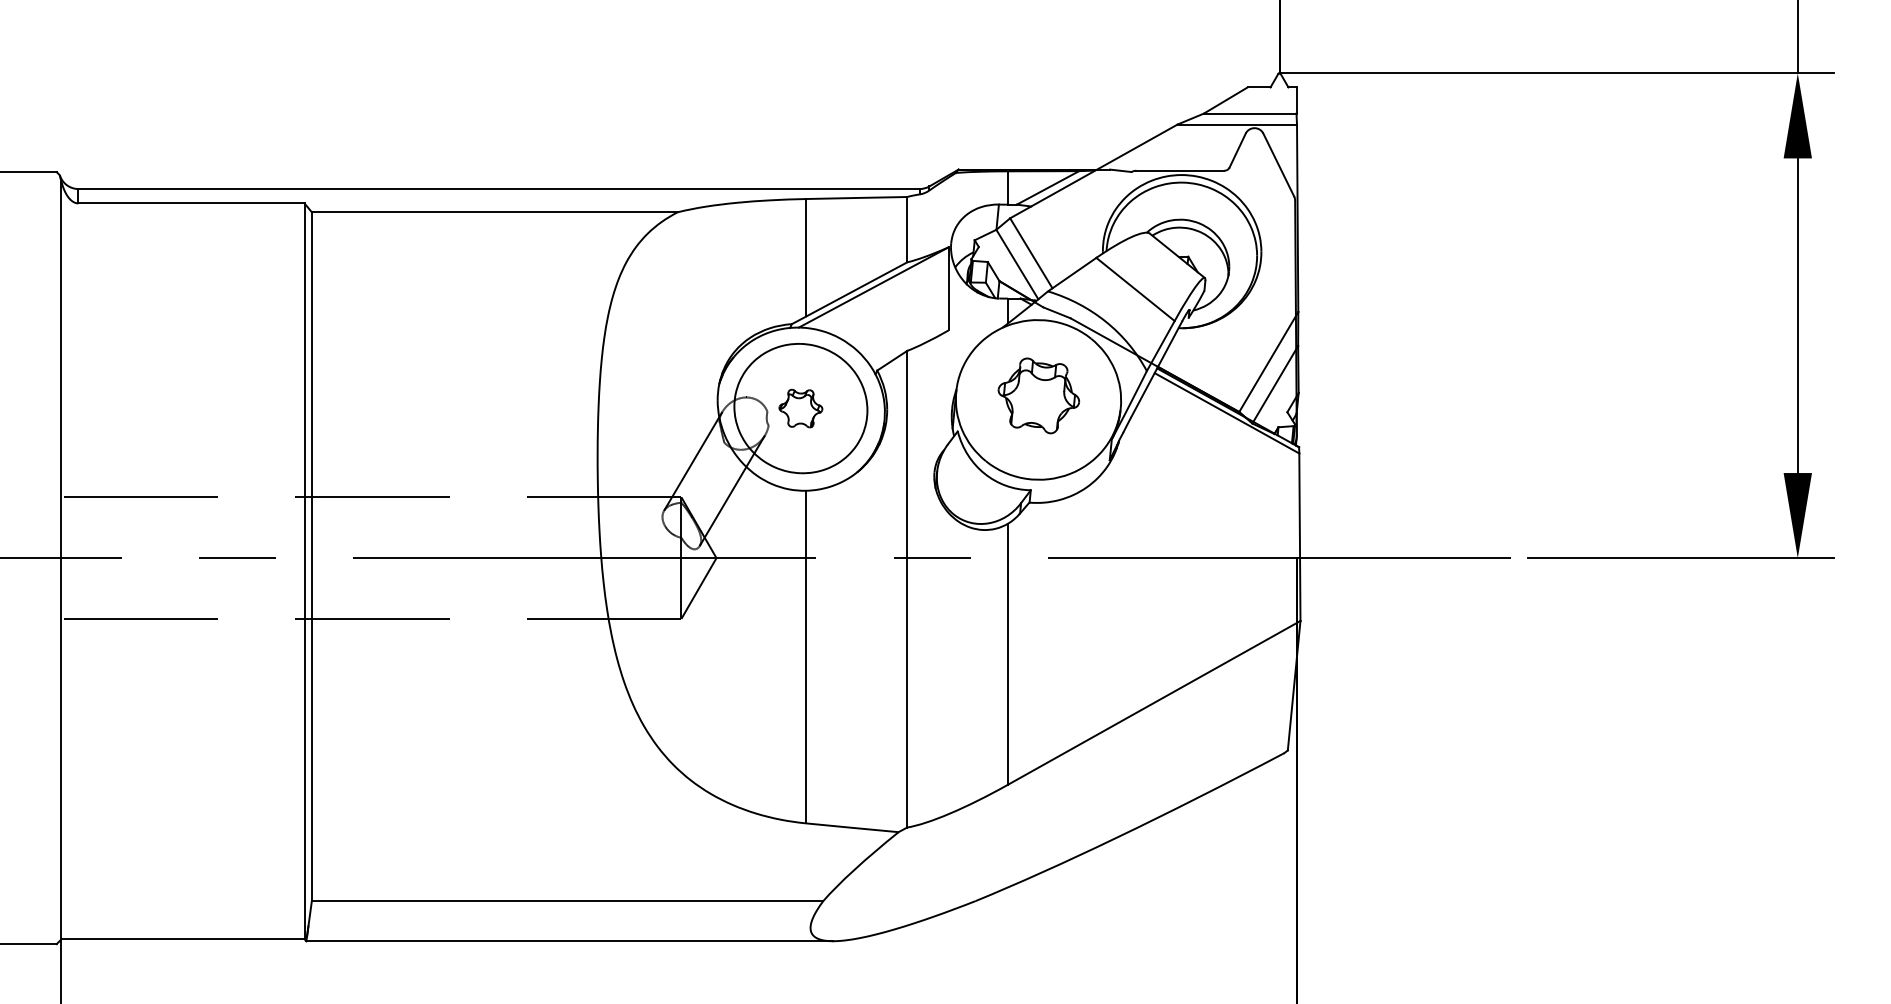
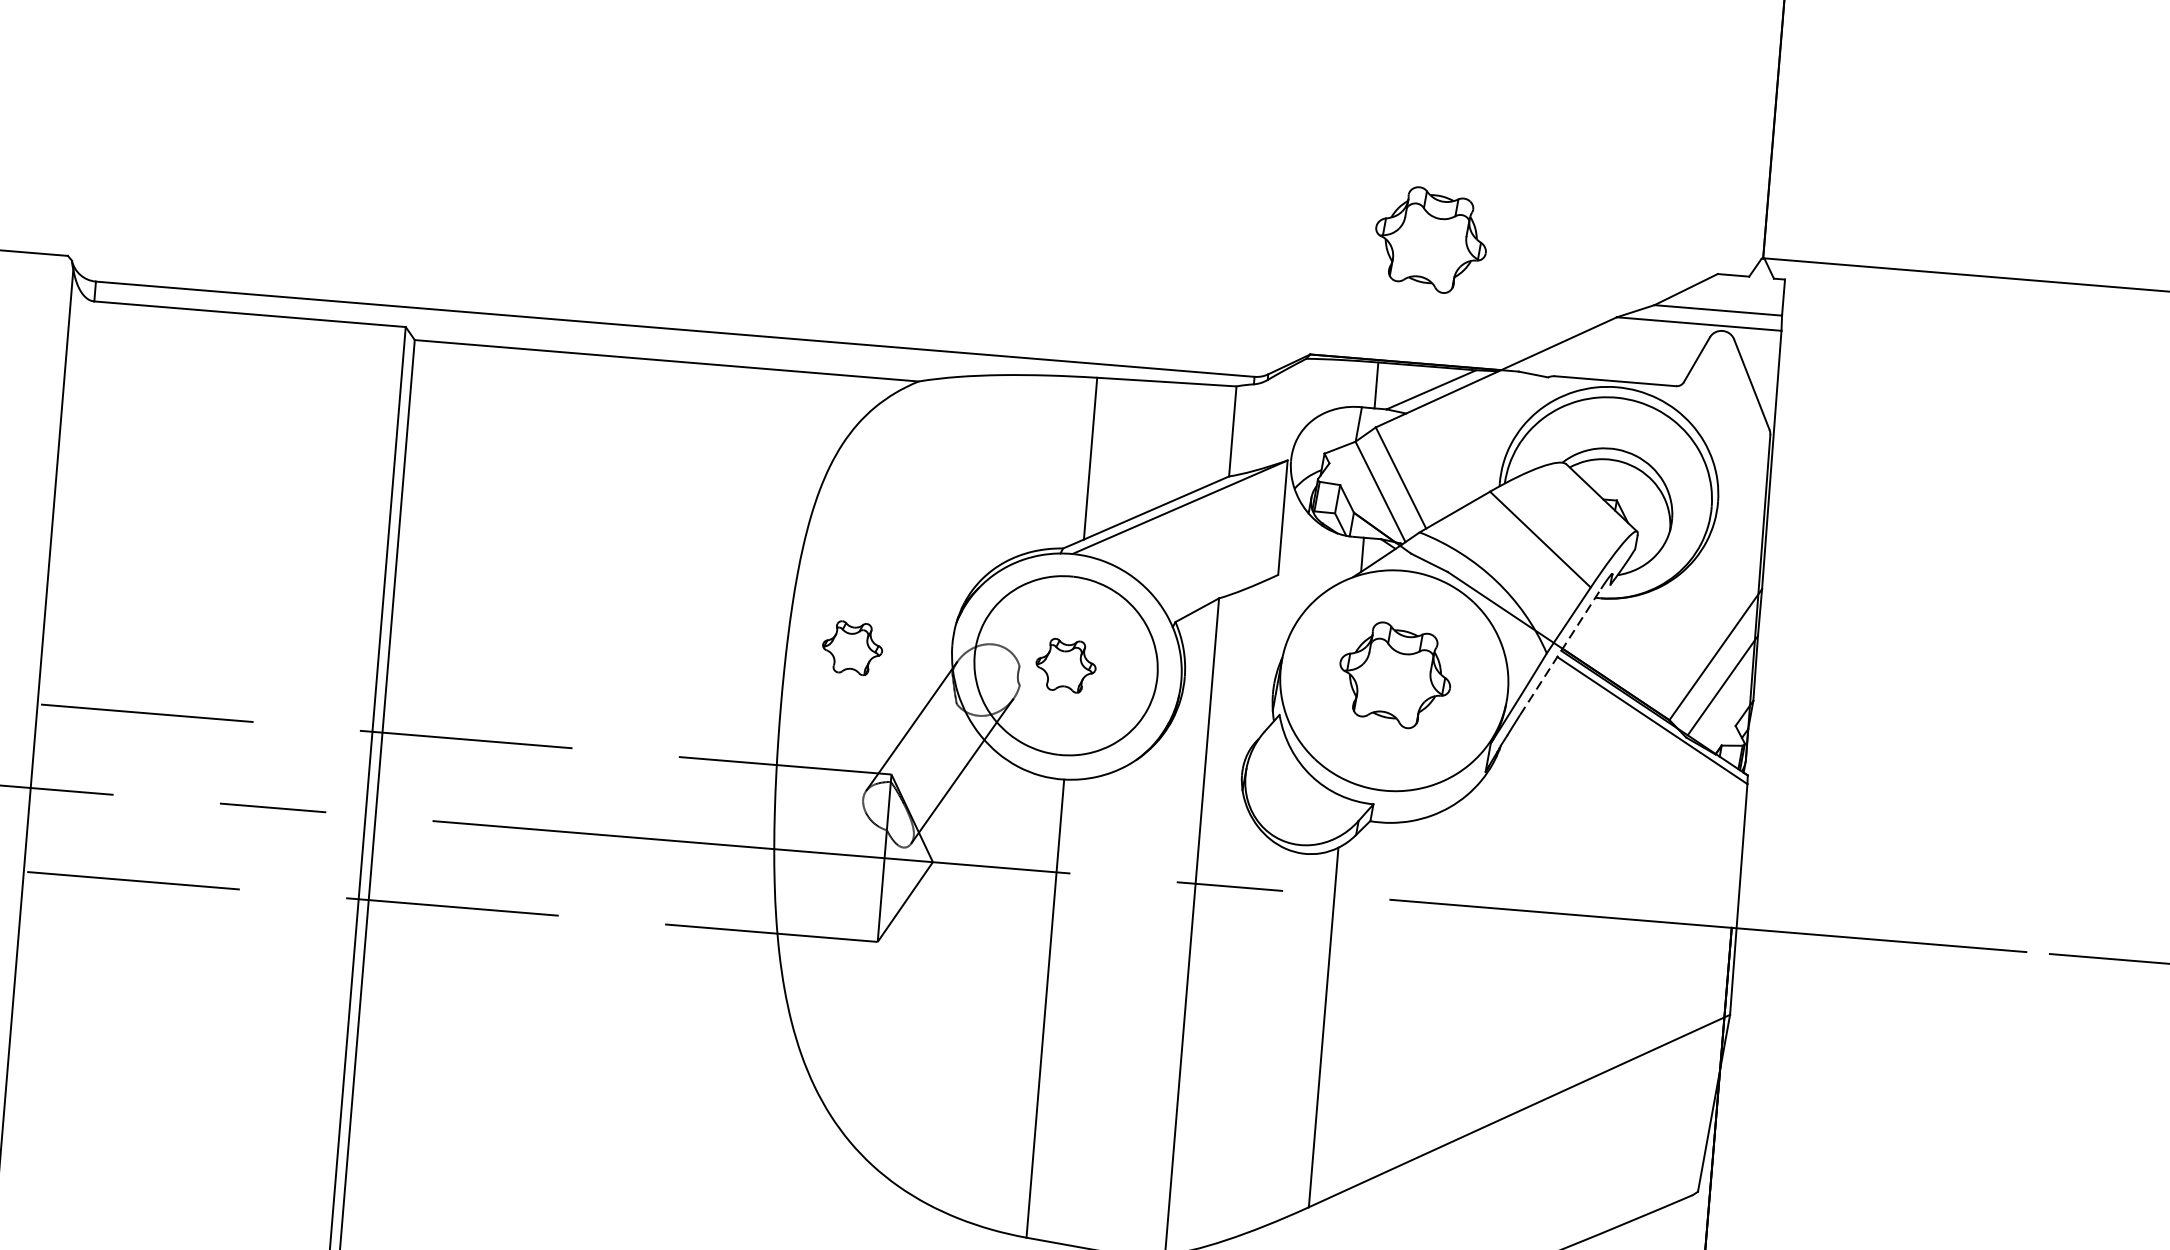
part: (1038, 79) -> (1430, 239), added
line: (1156, 368) -> (1560, 650), solid -> dashed
part: (645, 408) -> (852, 648), added

